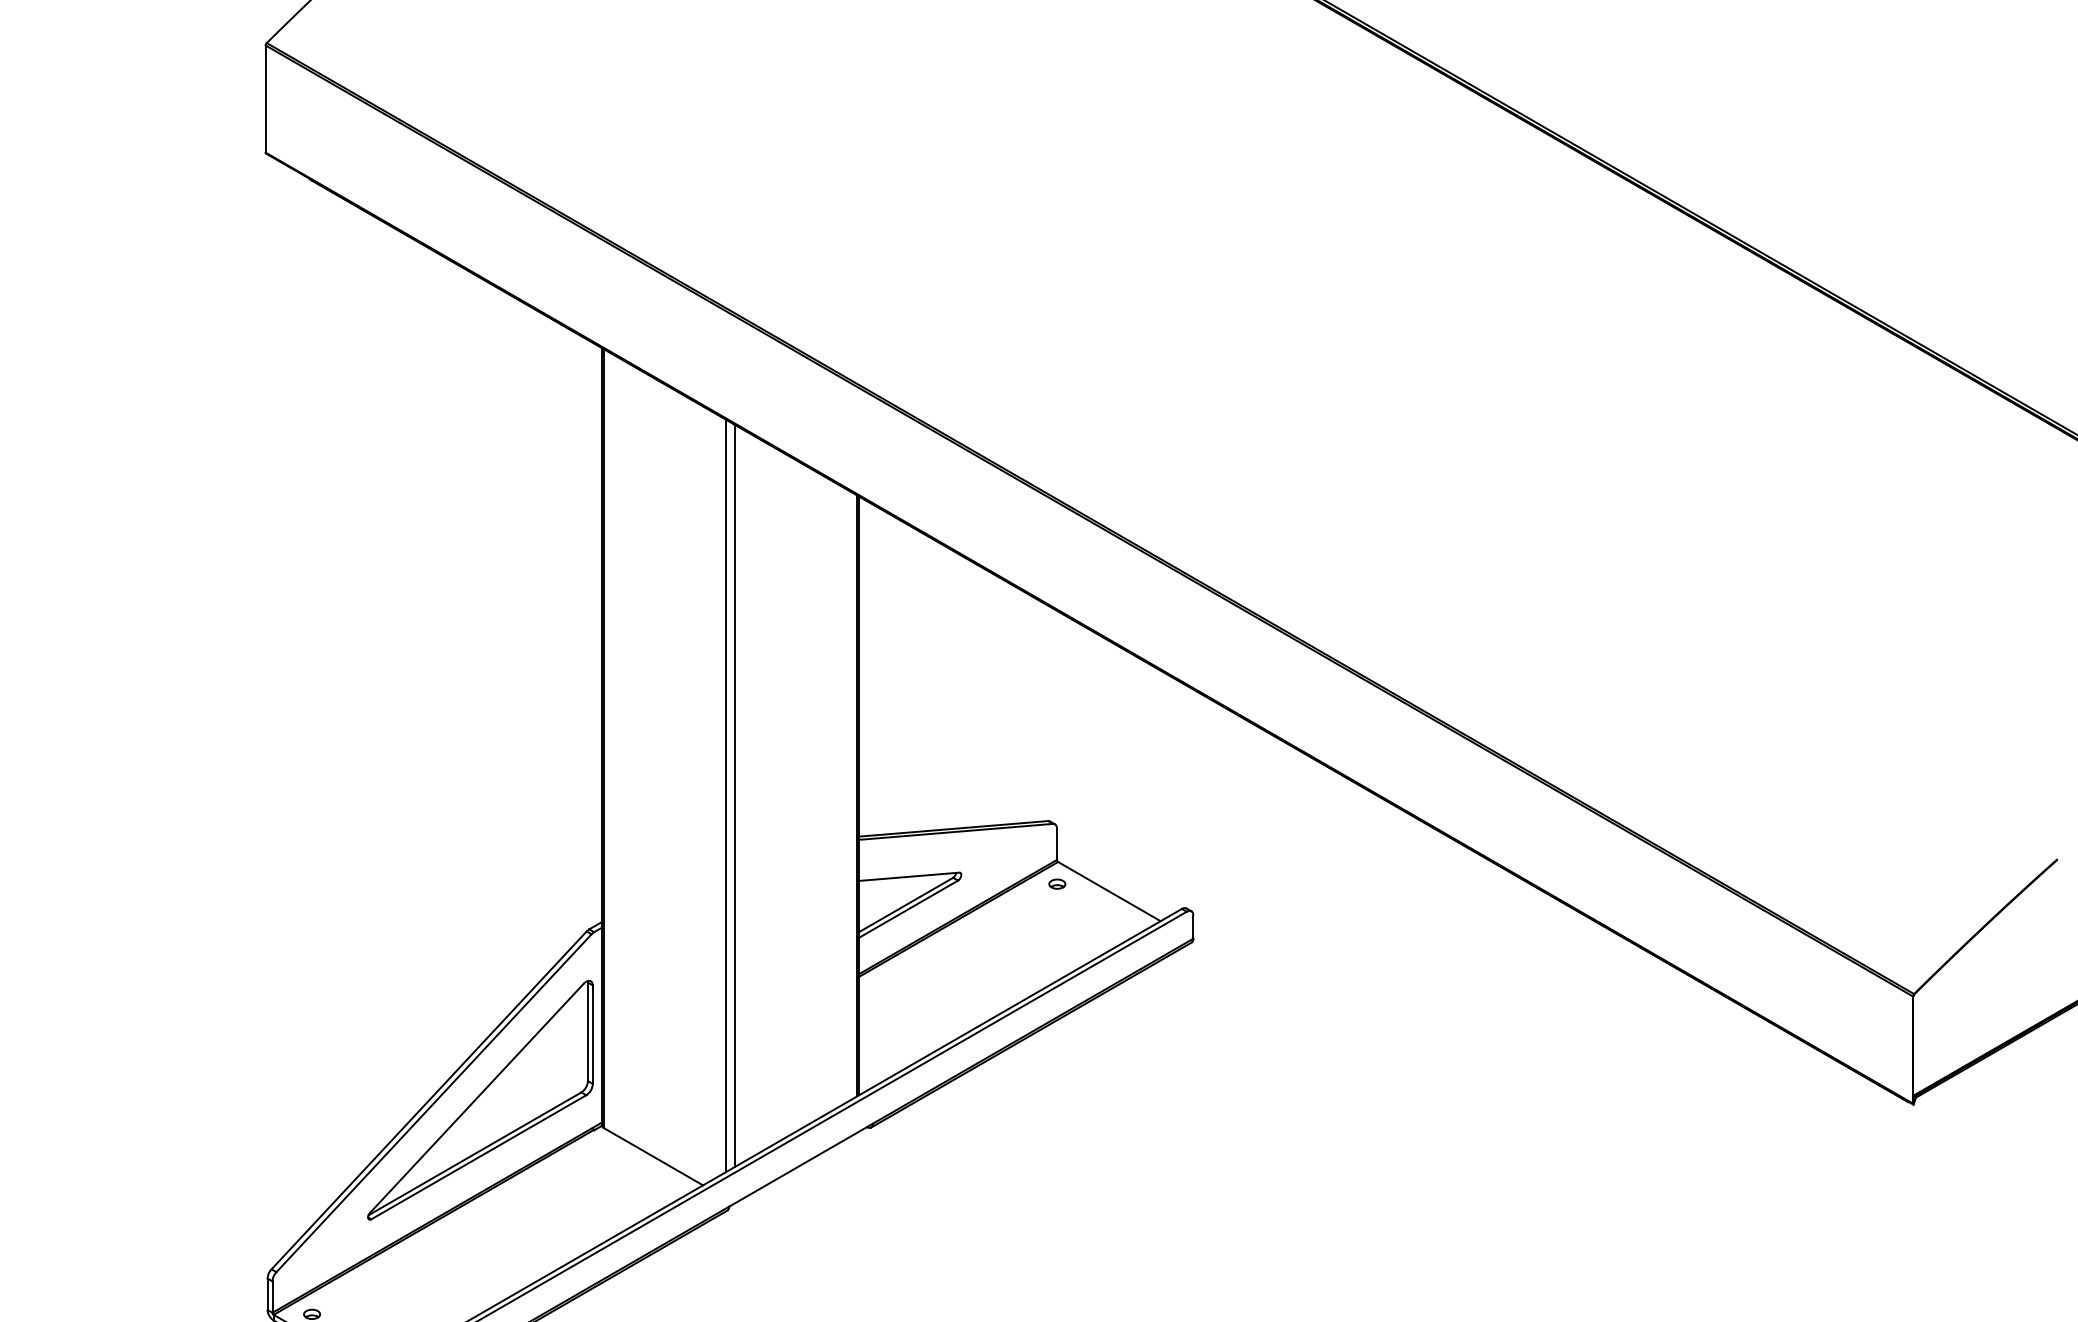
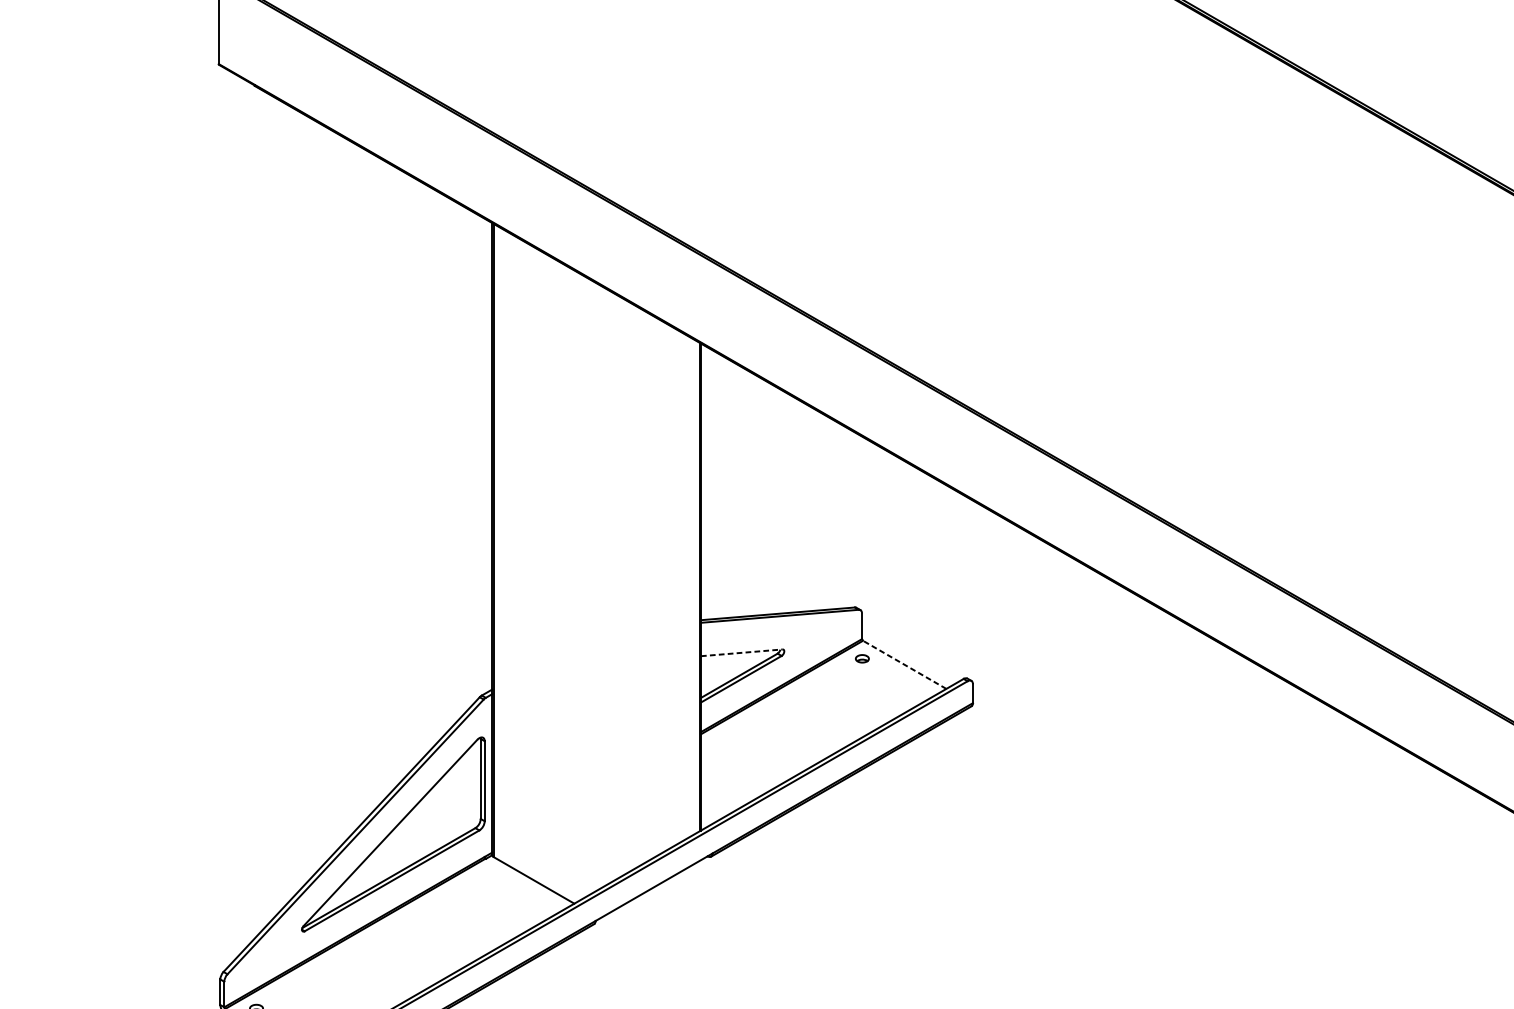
line: (726, 795) -> (593, 586), removed
line: (734, 795) -> (599, 586), removed
line: (909, 876) -> (742, 652), solid -> dashed
line: (1108, 891) -> (903, 664), solid -> dashed

